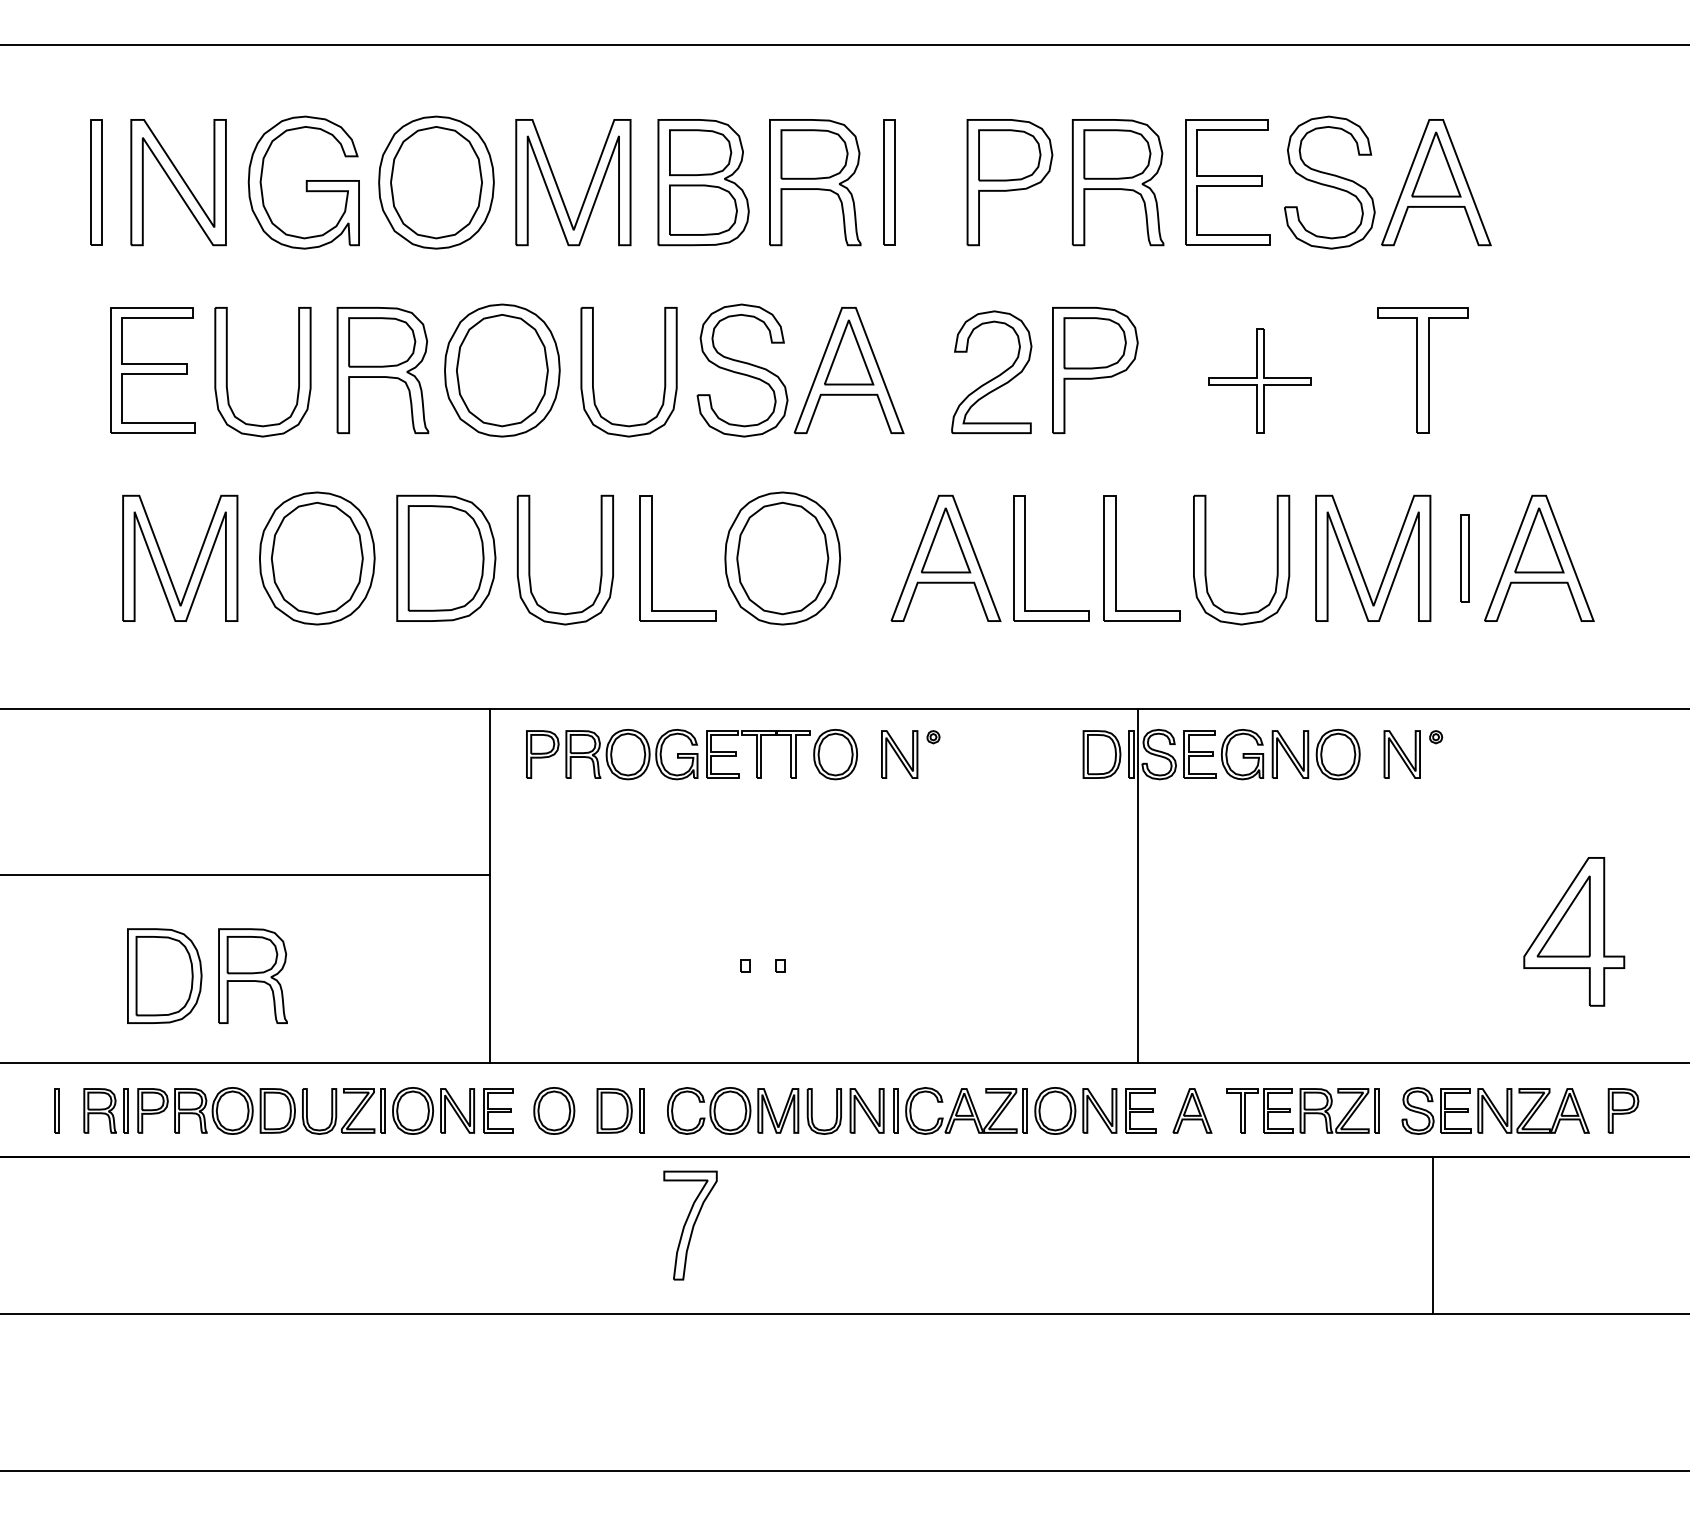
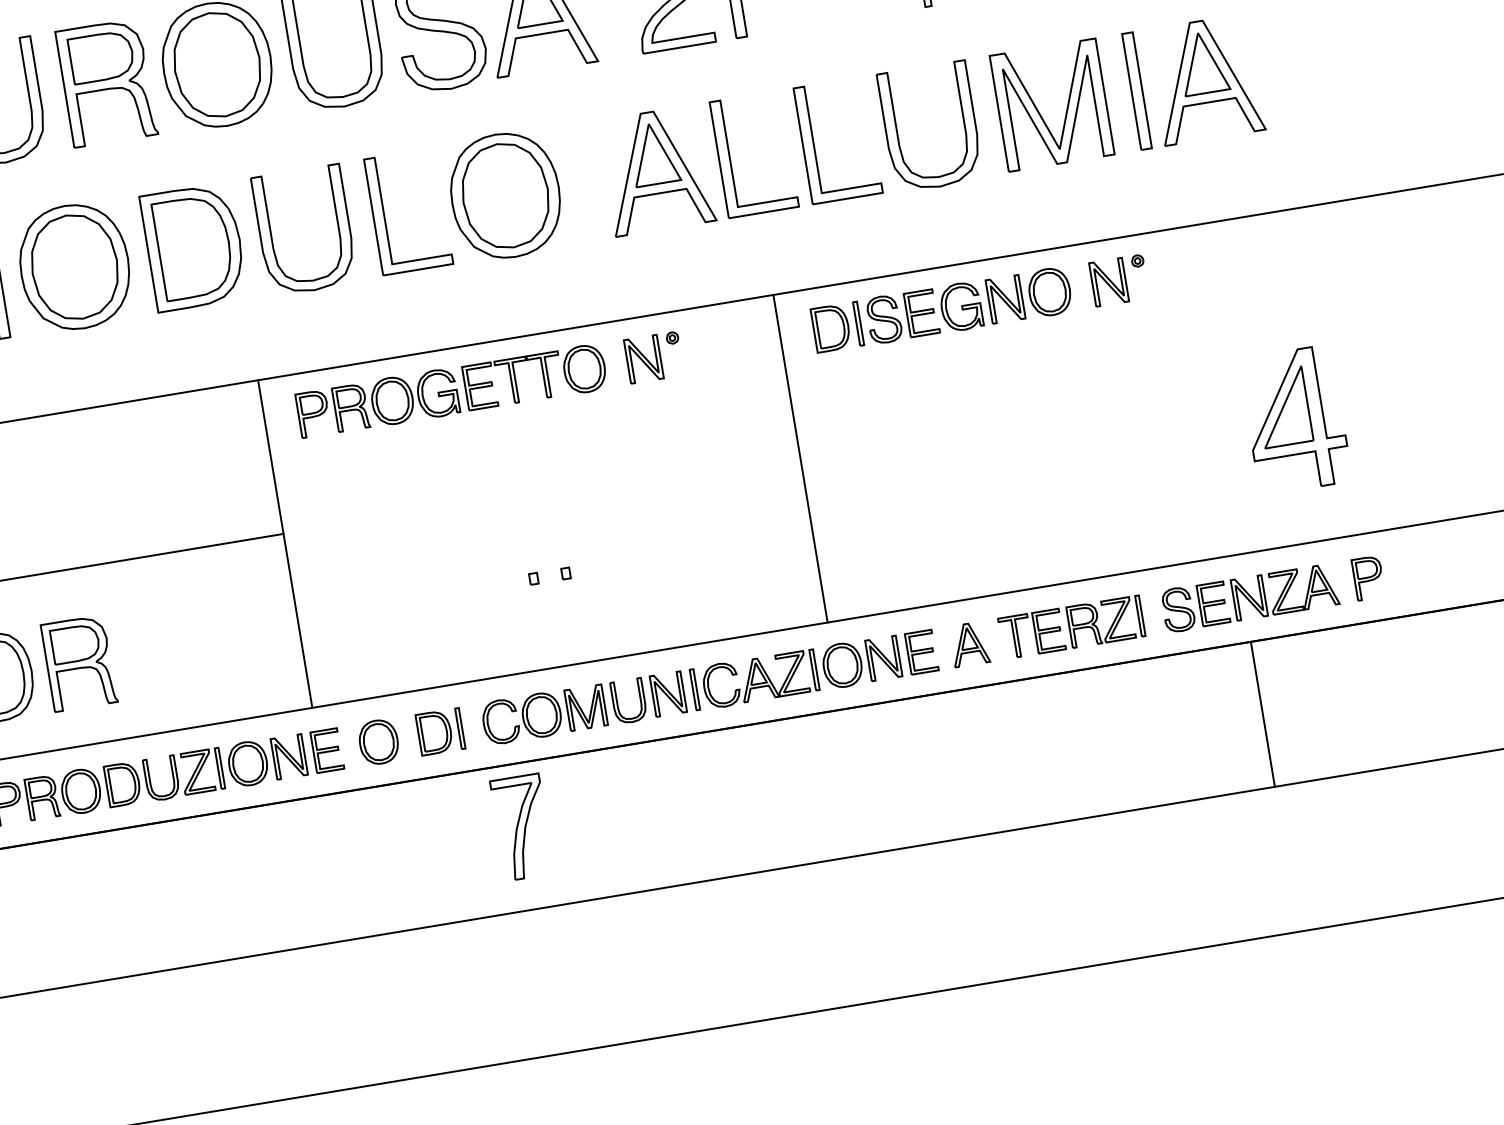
part: (1464, 558) -> (1136, 91), size x1.43
line: (1138, 886) -> (800, 458), moved
line: (1432, 1235) -> (1262, 714), moved

